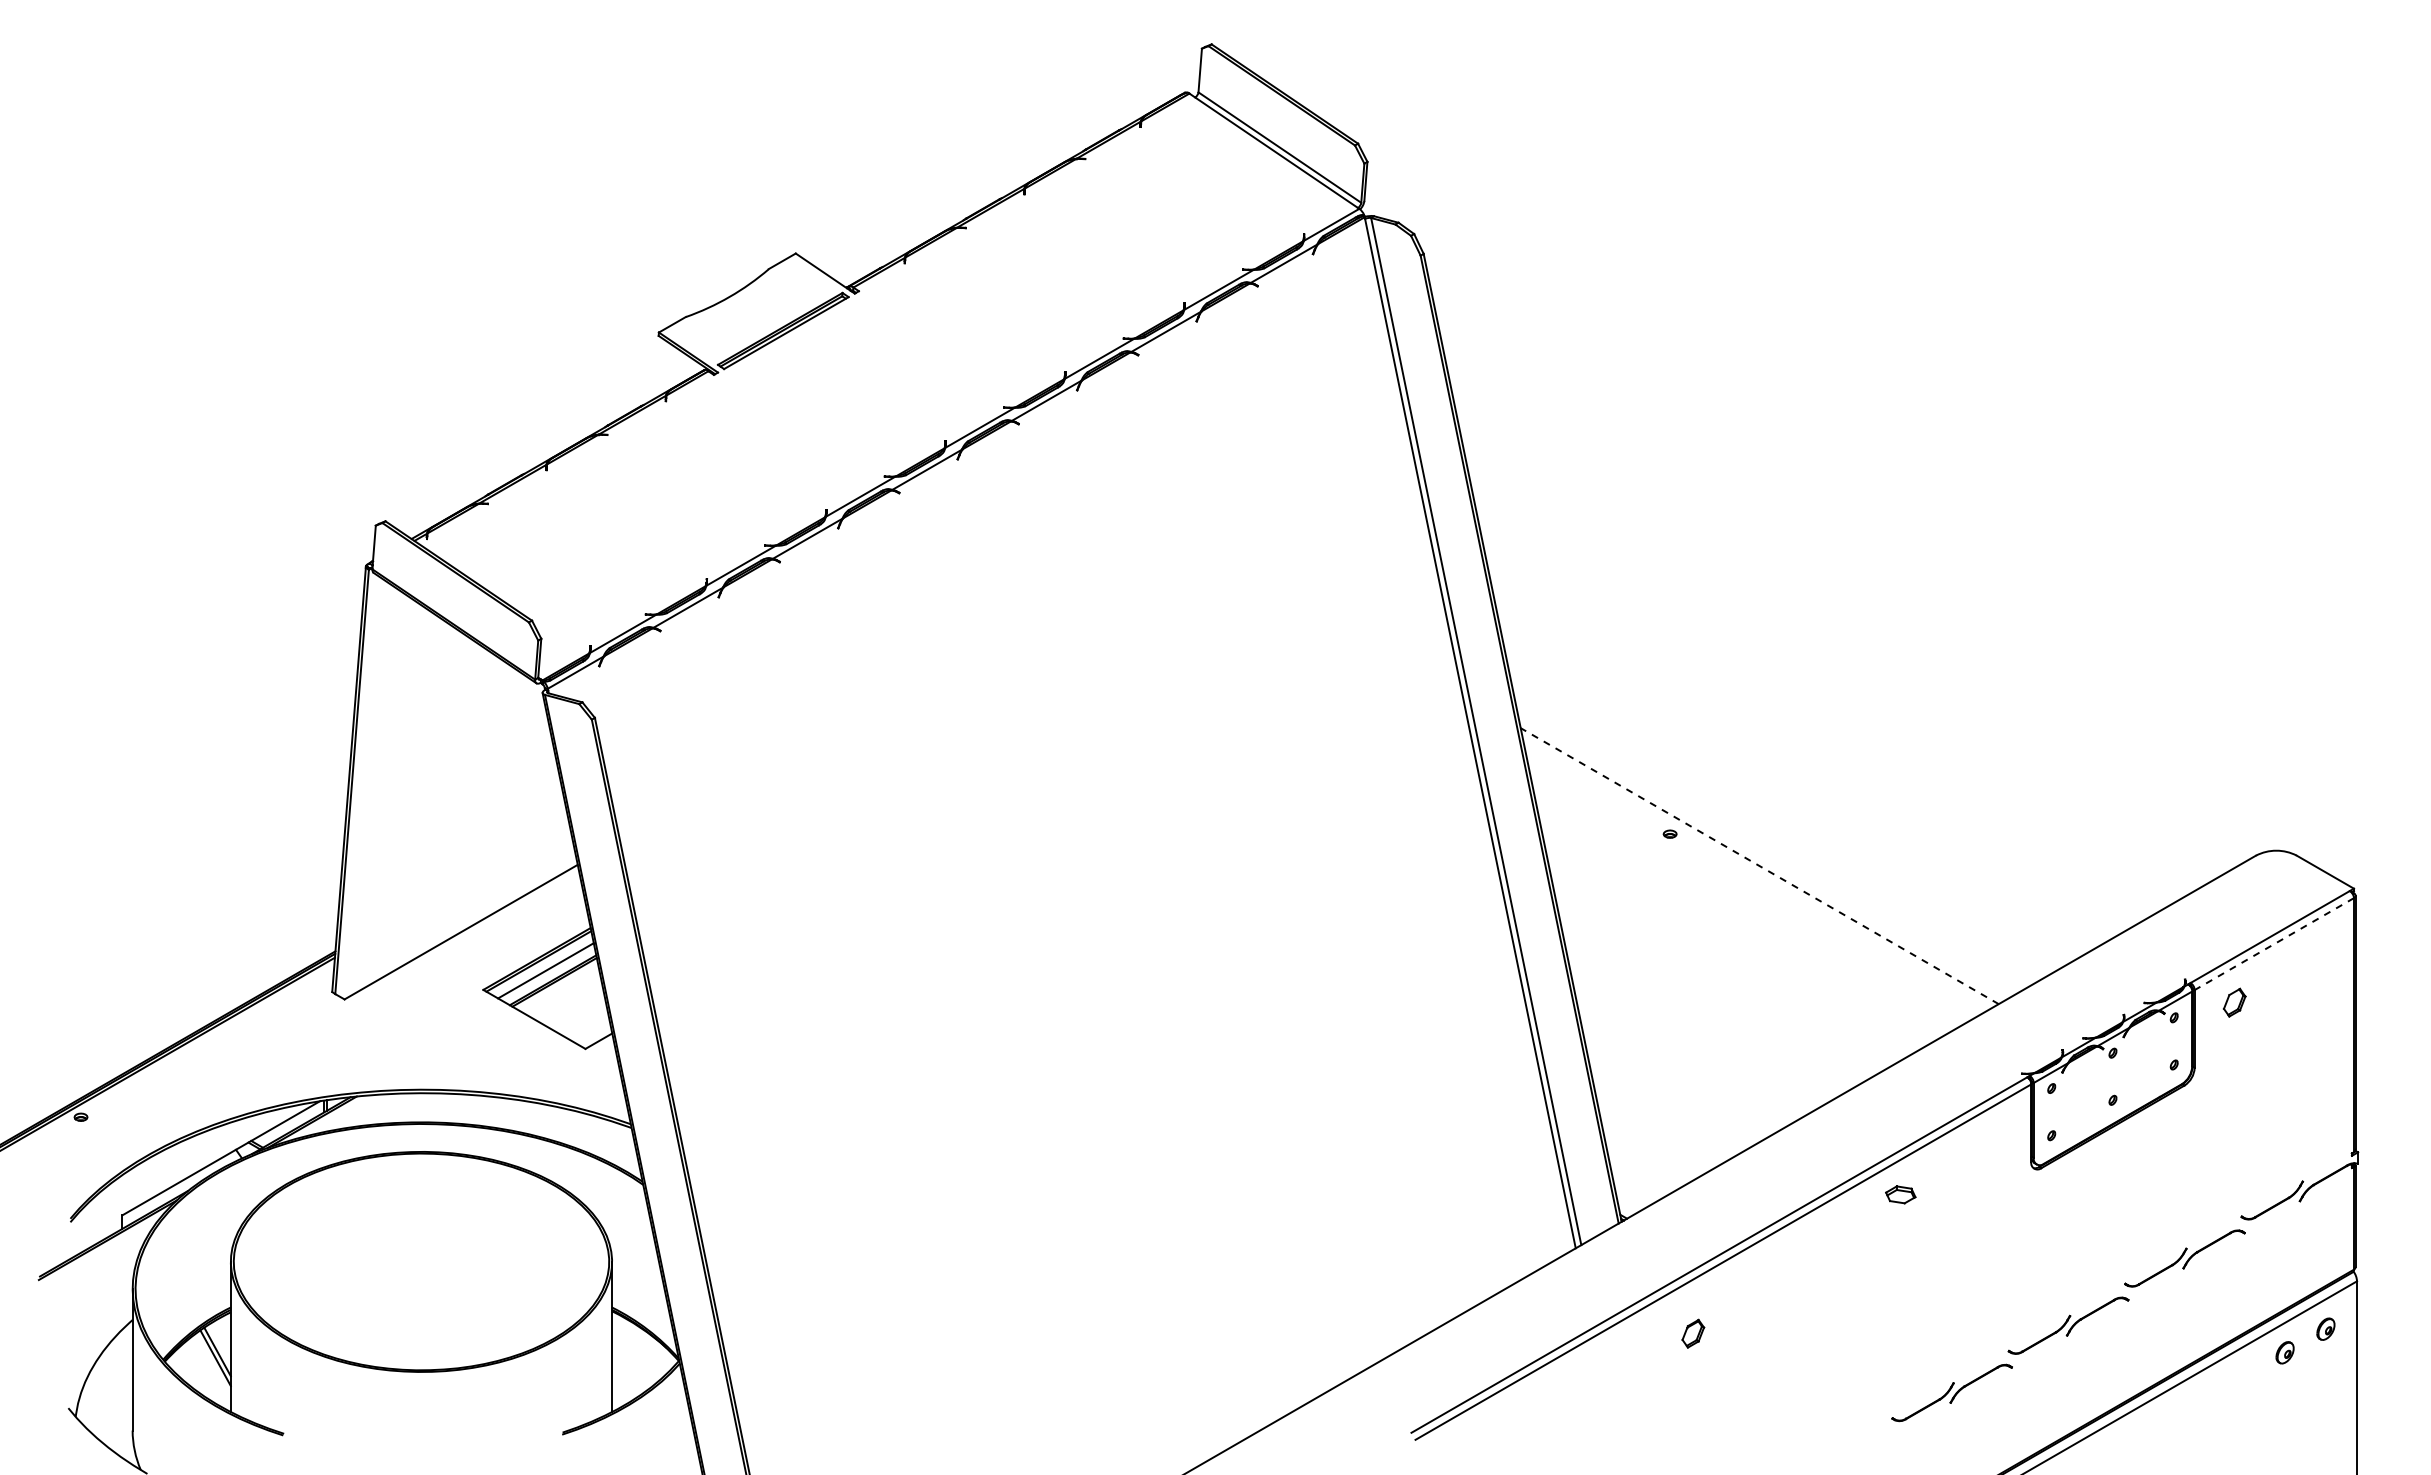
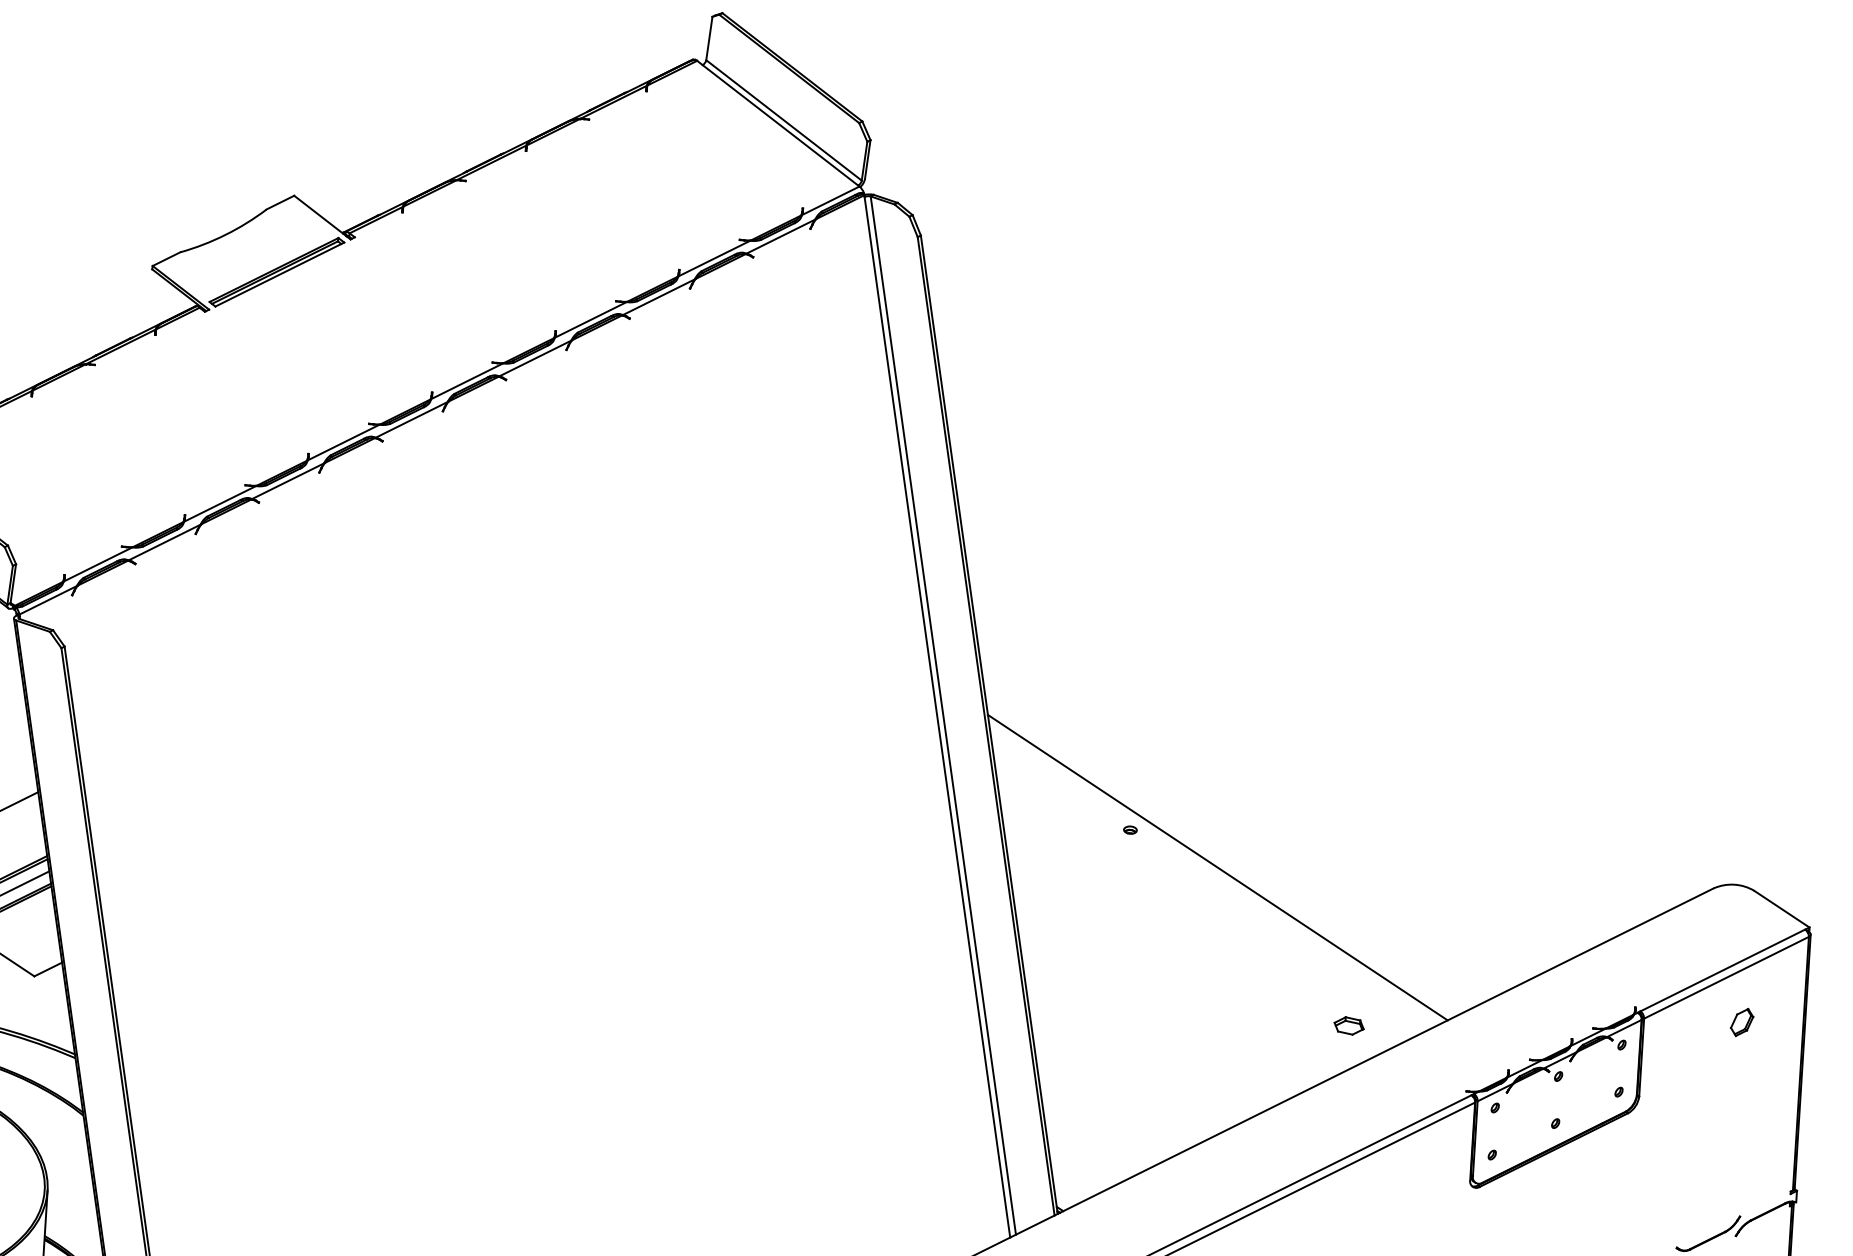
line: (1759, 865) -> (1217, 867), dashed -> solid
line: (2274, 944) -> (1726, 978), dashed -> solid
part: (2234, 1002) -> (1741, 1022), moved
part: (1900, 1194) -> (1348, 1025), moved

